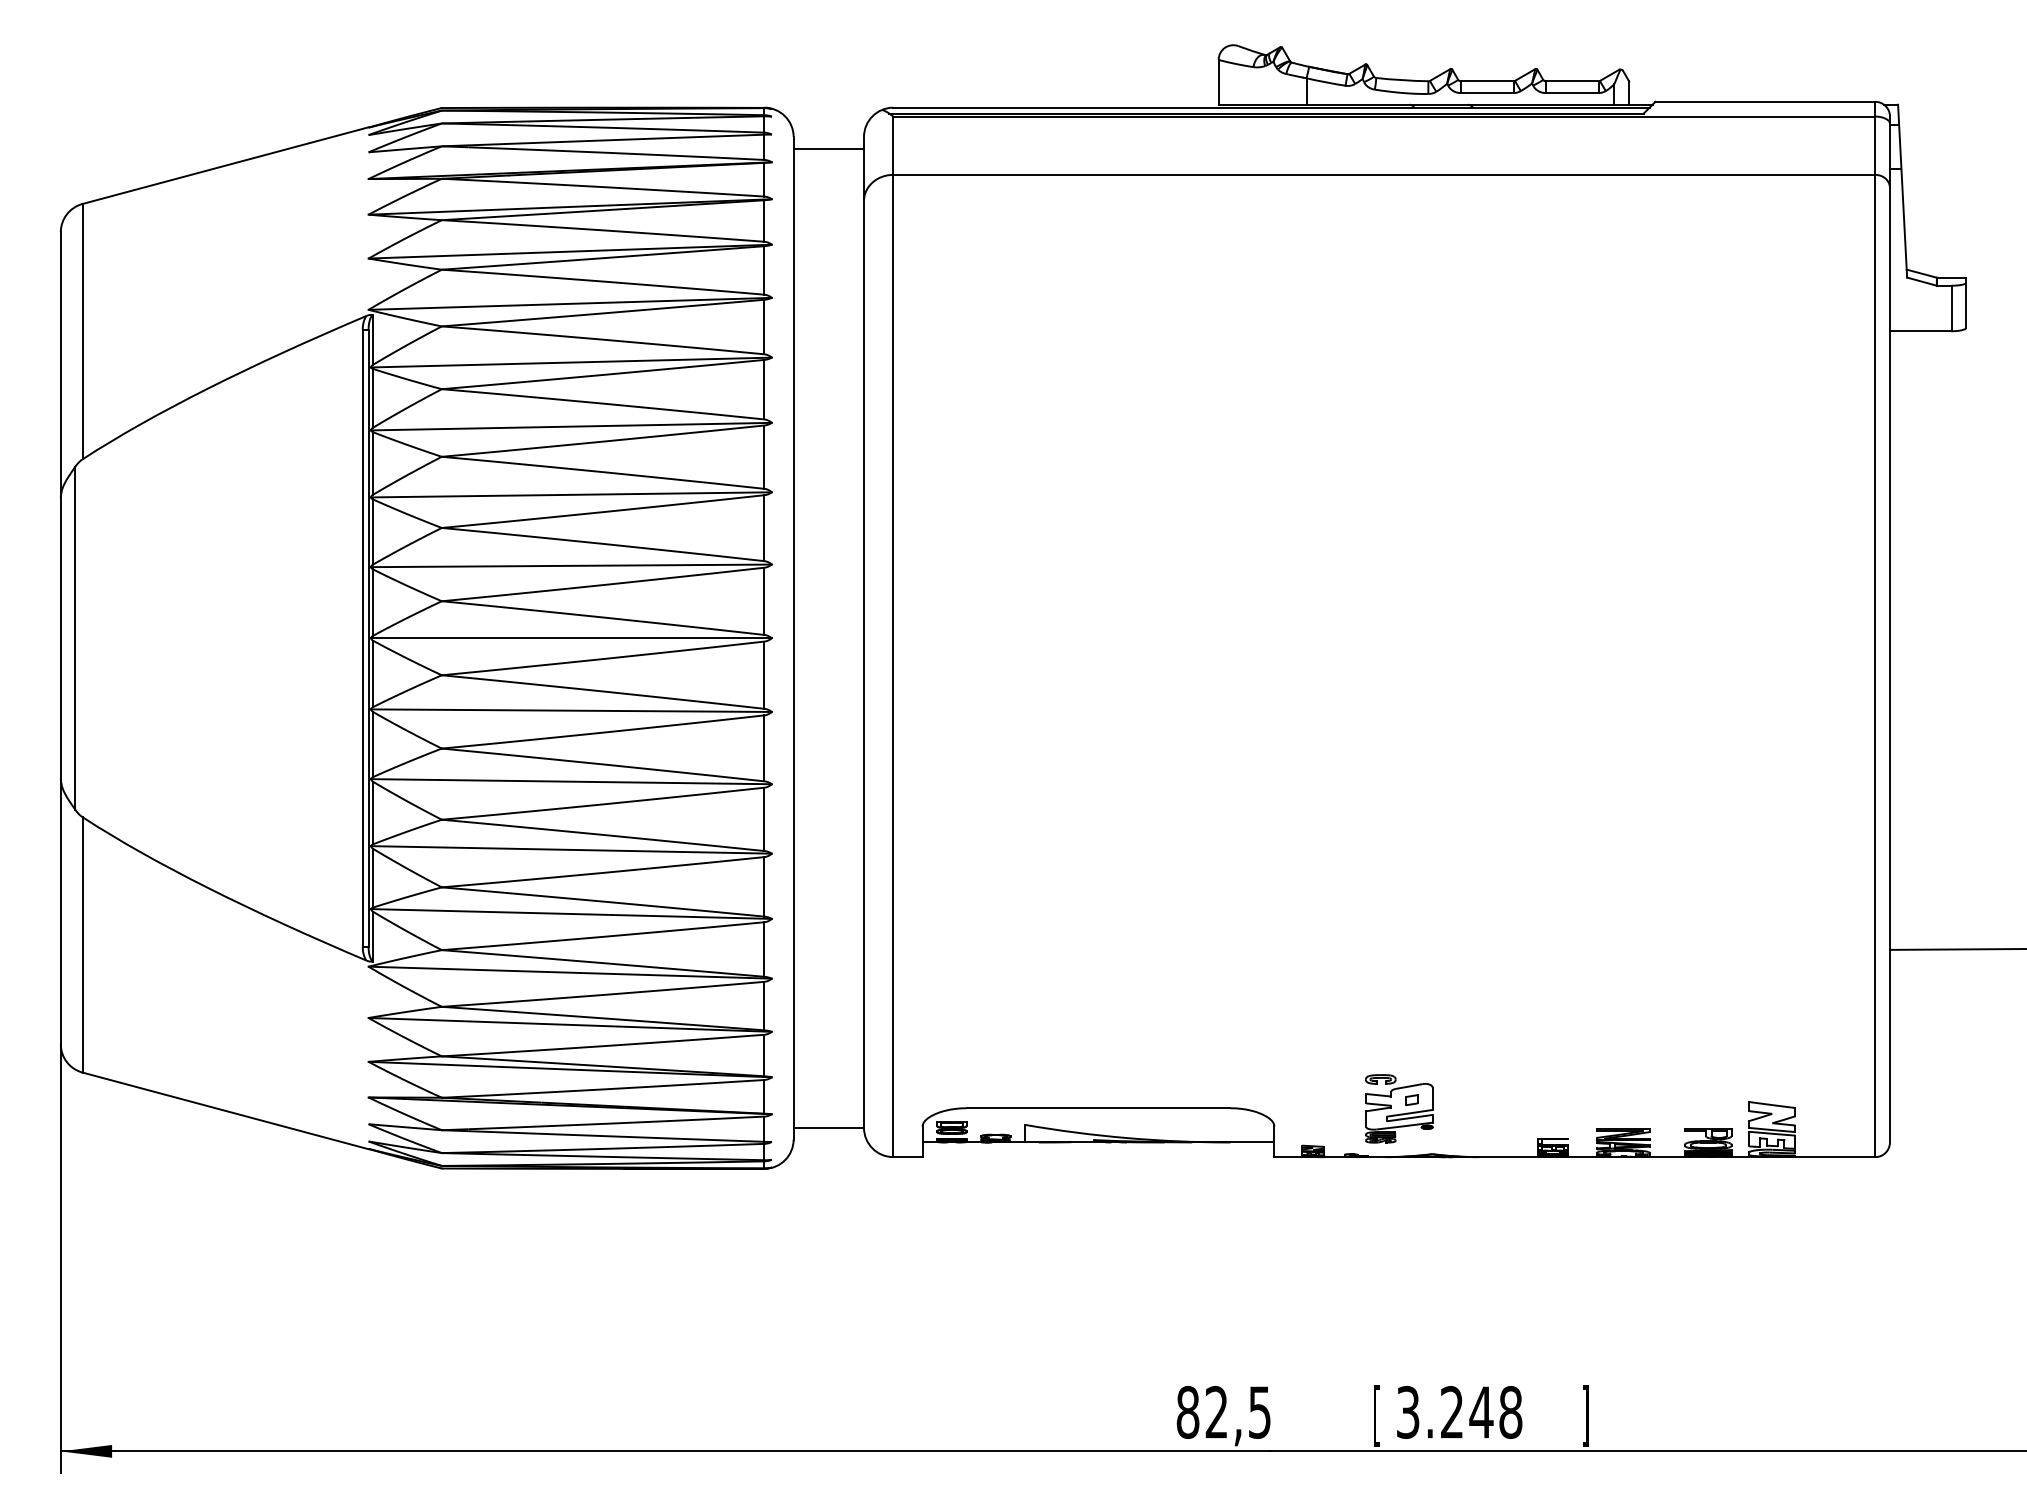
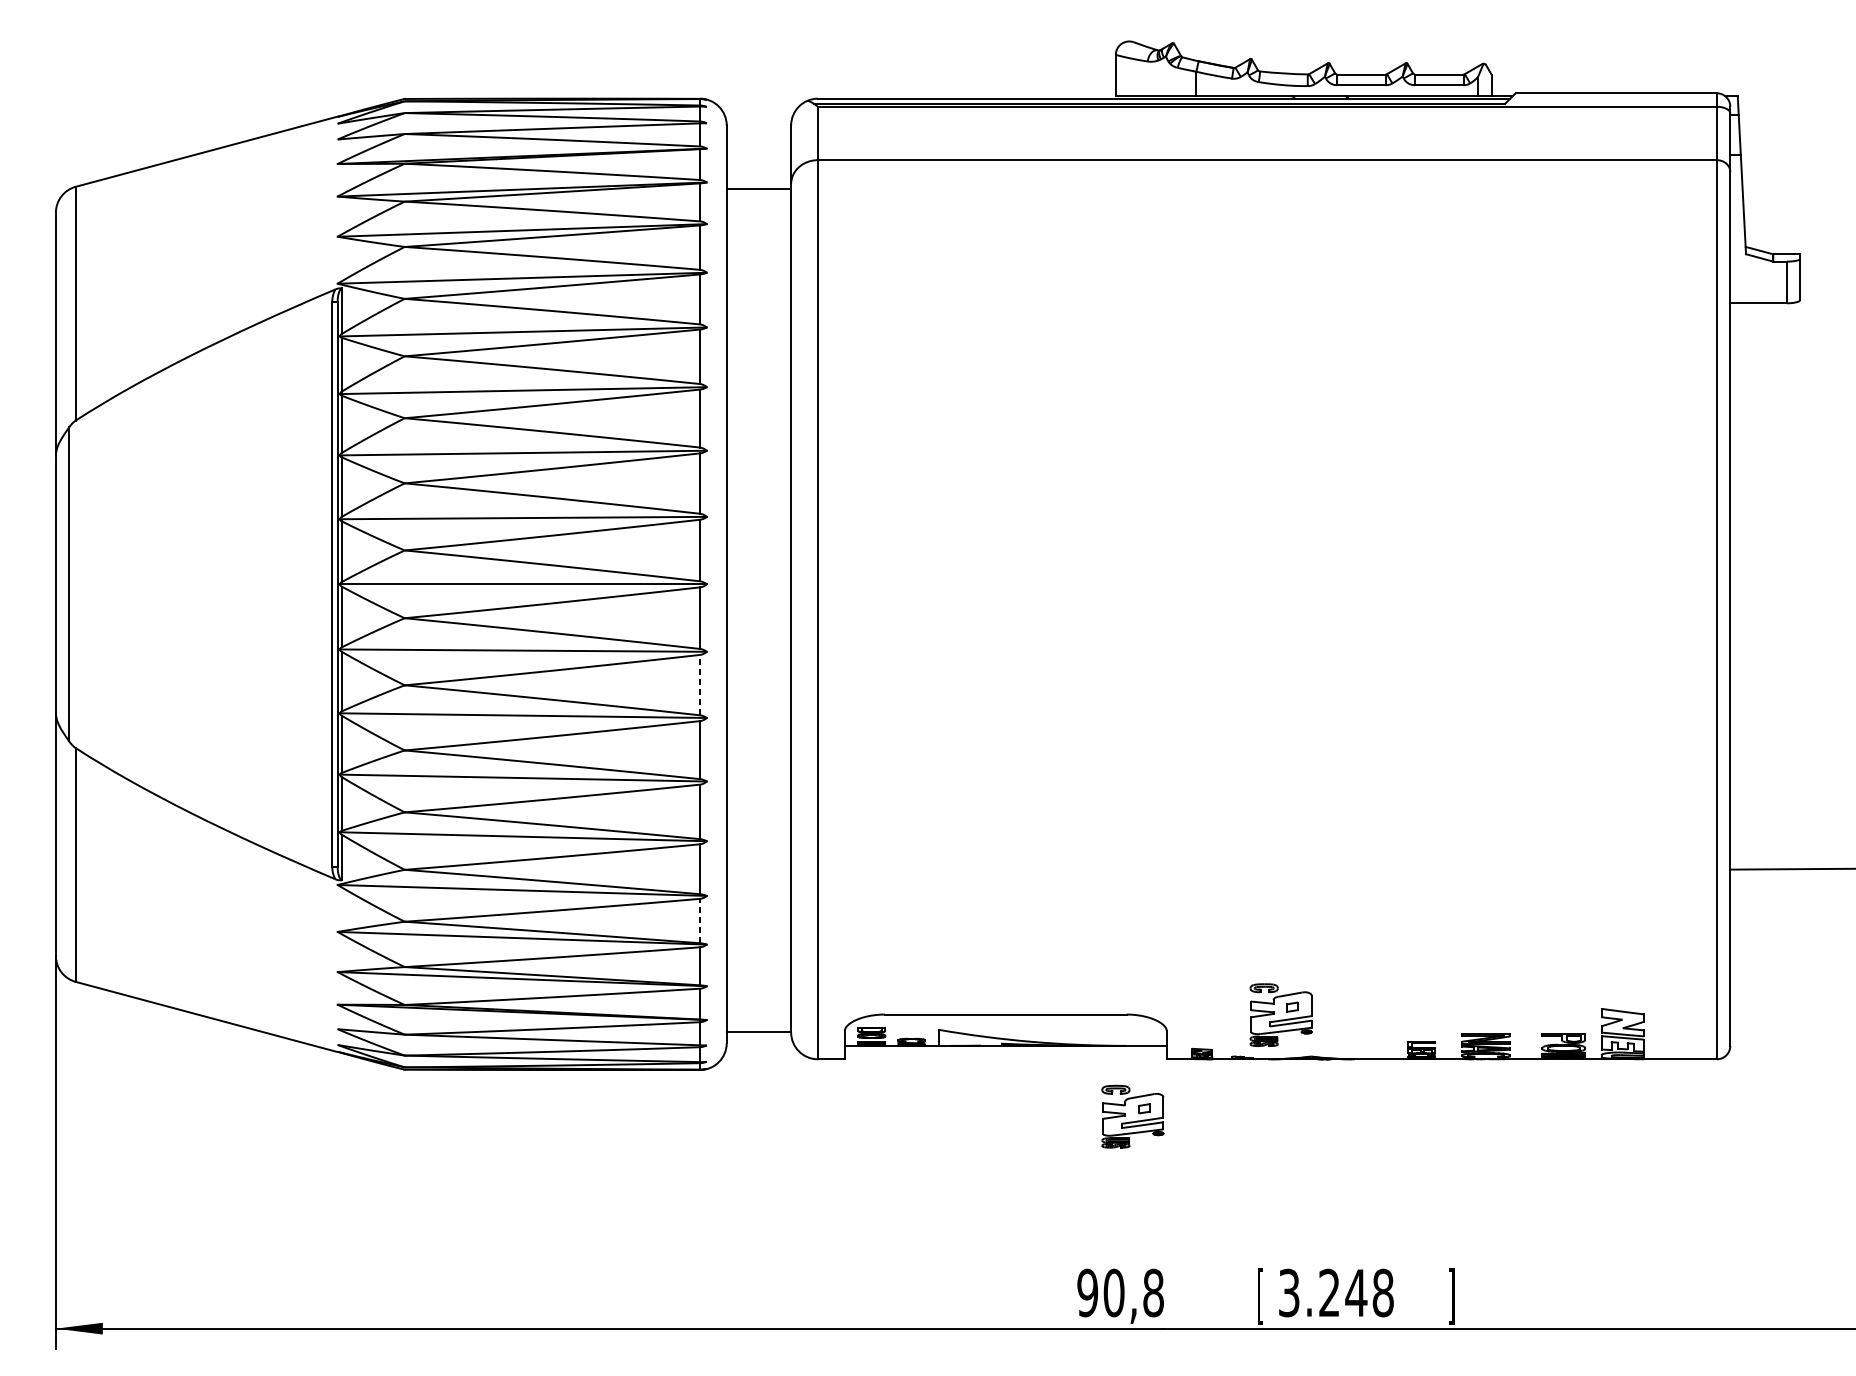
line: (828, 148) -> (758, 189), moved
line: (764, 748) -> (700, 685), solid -> dashed
line: (764, 1005) -> (700, 920), solid -> dashed
part: (1237, 1219) -> (1133, 1116), added
text: (1223, 1412) -> (1120, 1293), 82,5 -> 90,8

